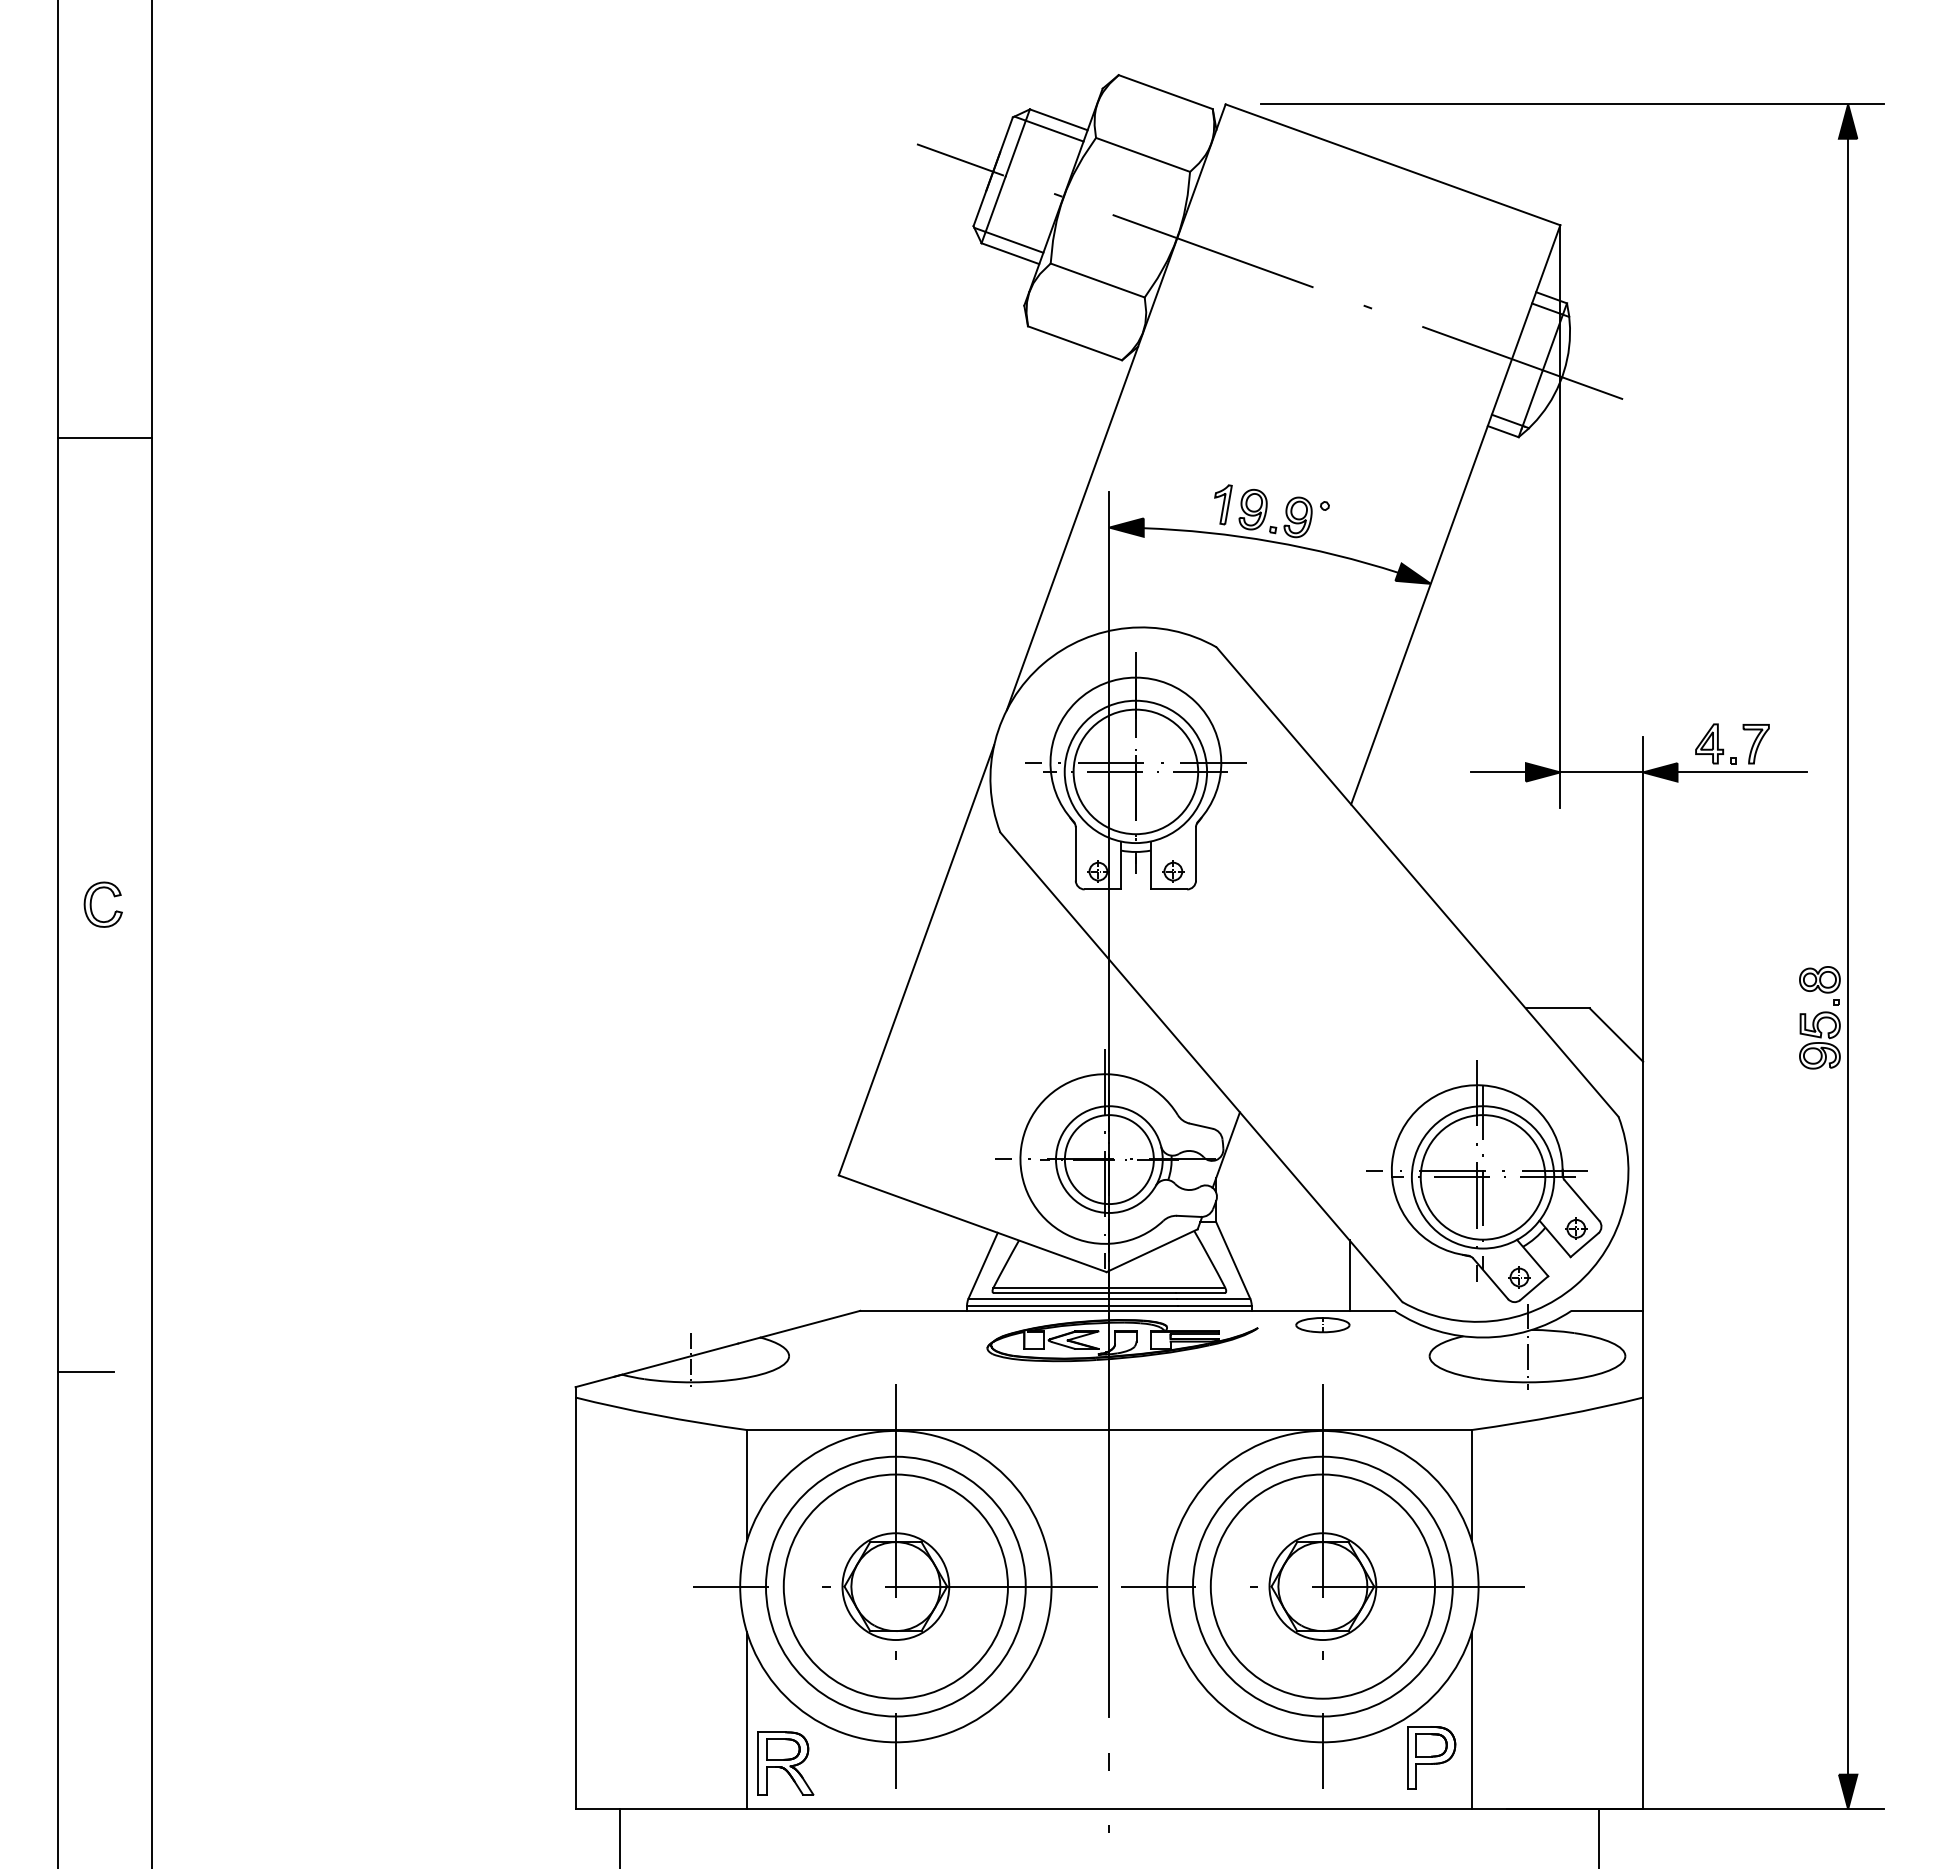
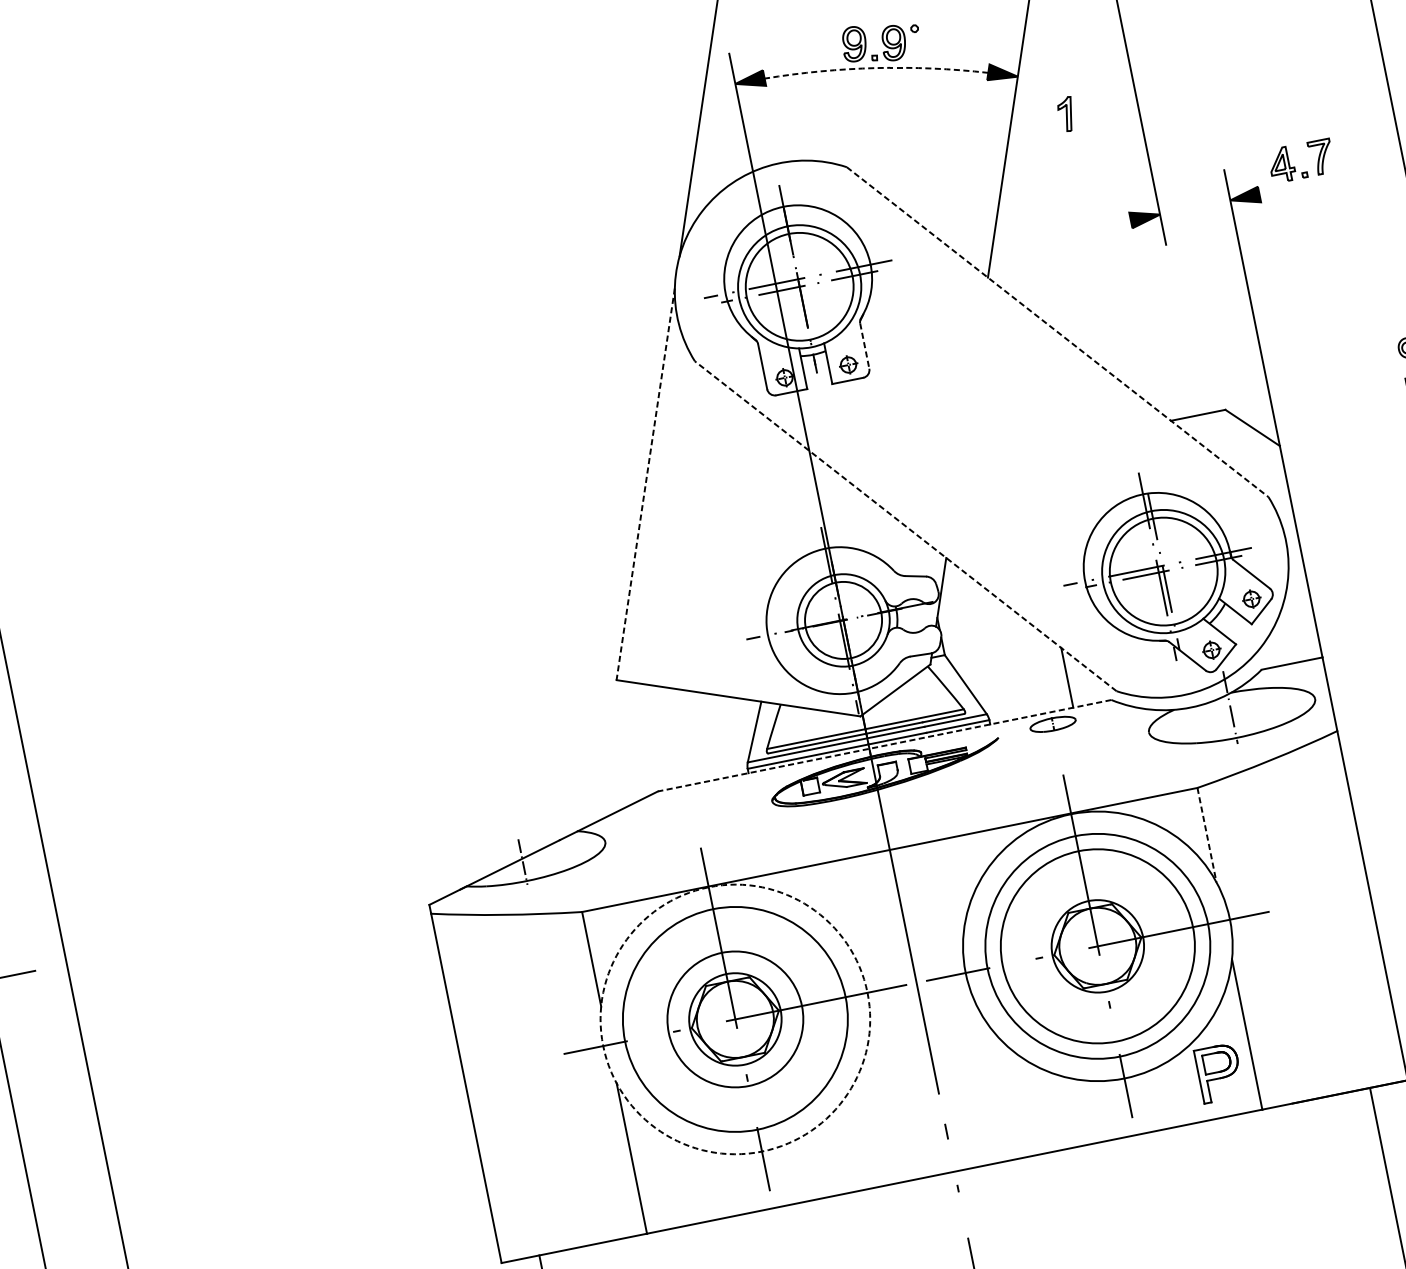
part: (1223, 504) -> (1066, 114), moved
arc: (1272, 541) -> (876, 67), solid -> dashed
line: (1498, 772) -> (1107, 225), removed
line: (1601, 772) -> (1195, 207), removed
line: (1742, 772) -> (1314, 183), removed
line: (1196, 853) -> (865, 345), solid -> dashed
line: (1417, 882) -> (1057, 332), solid -> dashed
line: (916, 960) -> (645, 484), solid -> dashed
line: (1201, 1066) -> (905, 525), solid -> dashed
line: (1126, 1310) -> (883, 745), solid -> dashed
line: (1471, 1485) -> (1206, 835), solid -> dashed
circle: (895, 1586) -> (735, 1019), size x0.7
circle: (895, 1586) -> (735, 1019), solid -> dashed
part: (785, 1763) -> (671, 1188), removed

